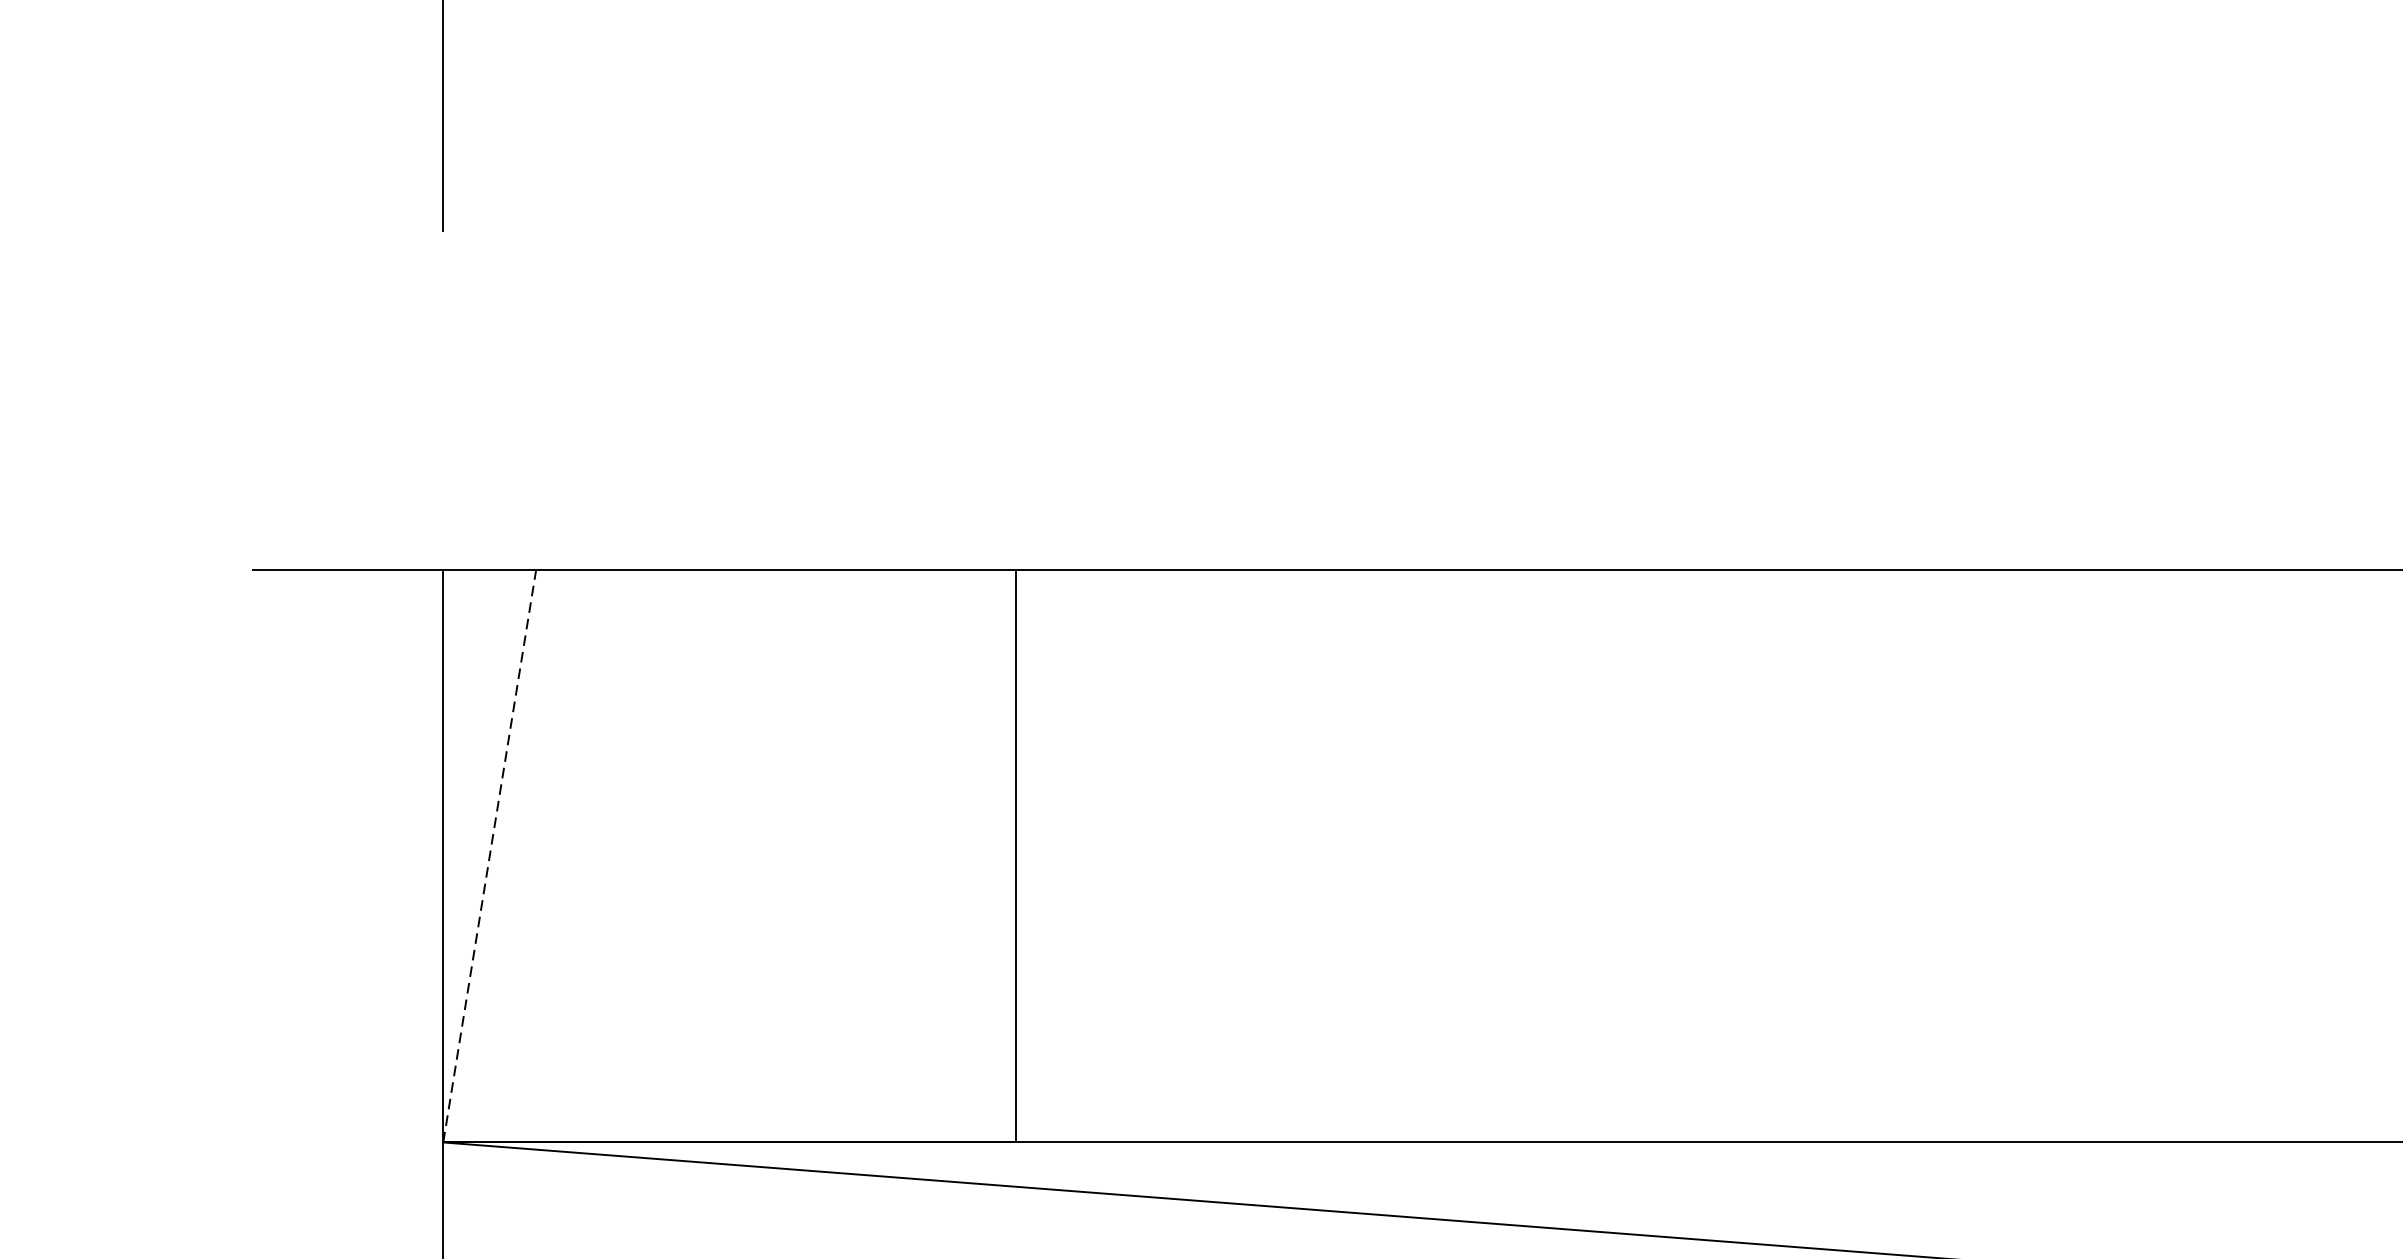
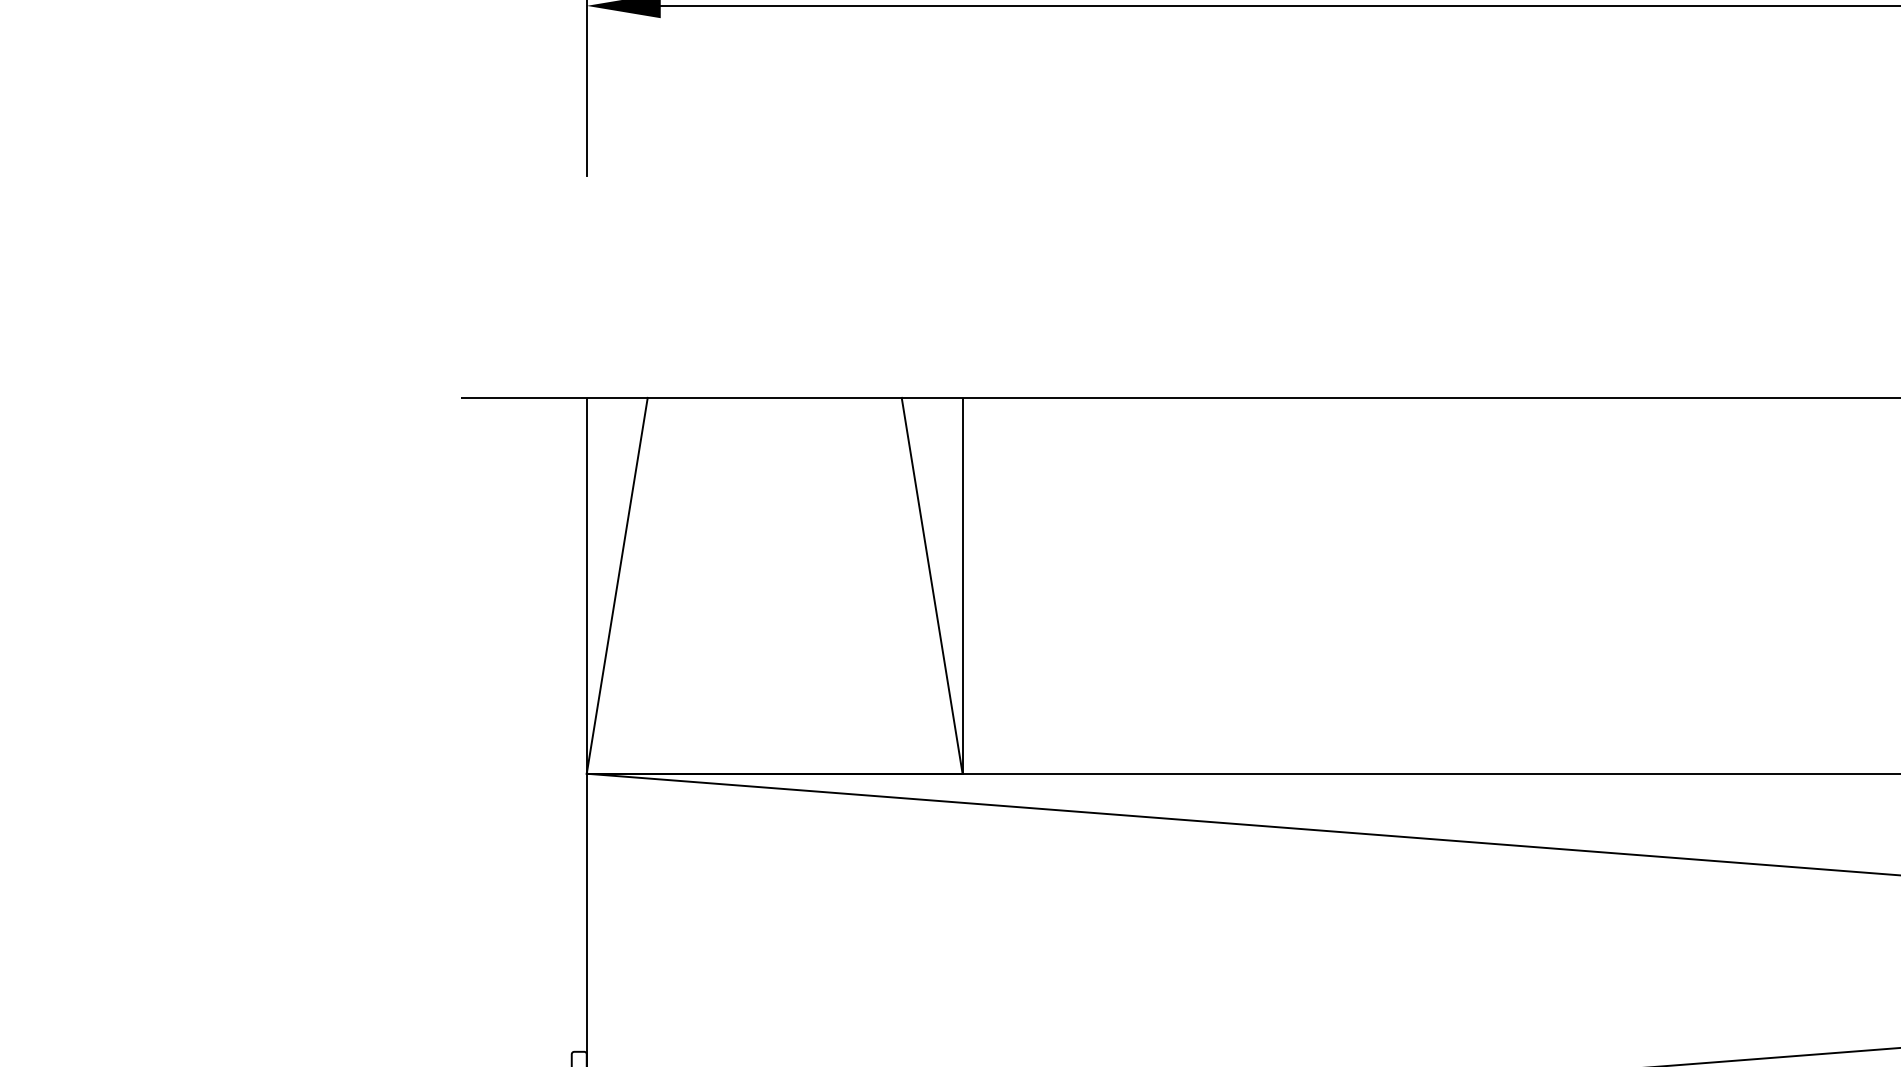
line: (490, 855) -> (617, 585), dashed -> solid
line: (968, 855) -> (931, 585), added

